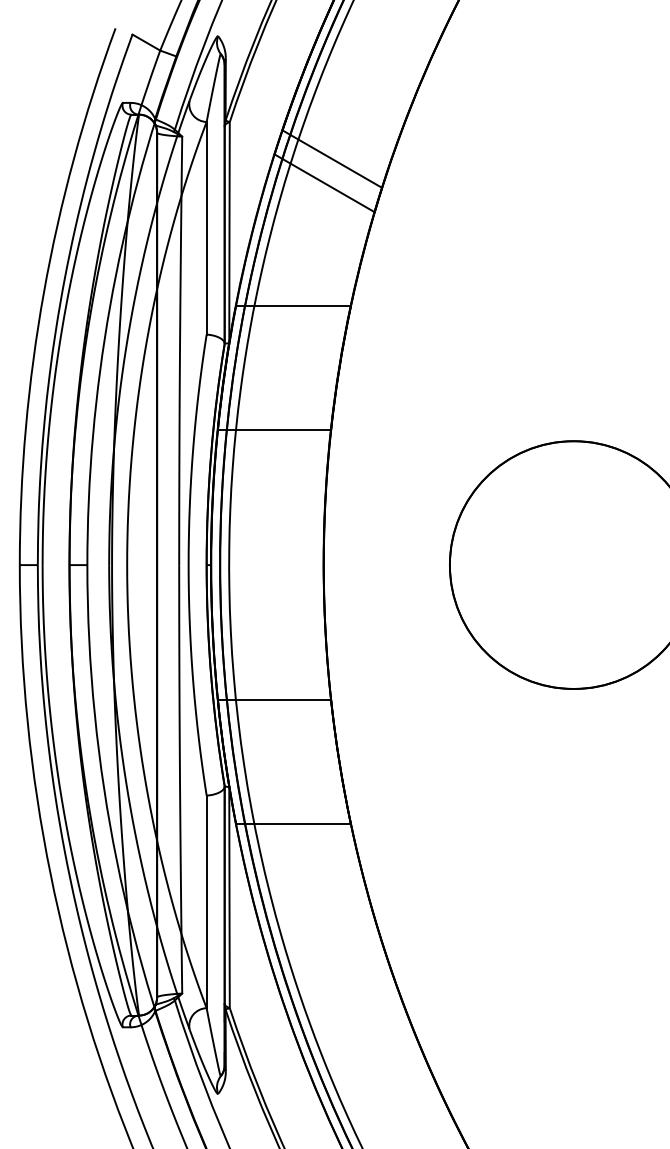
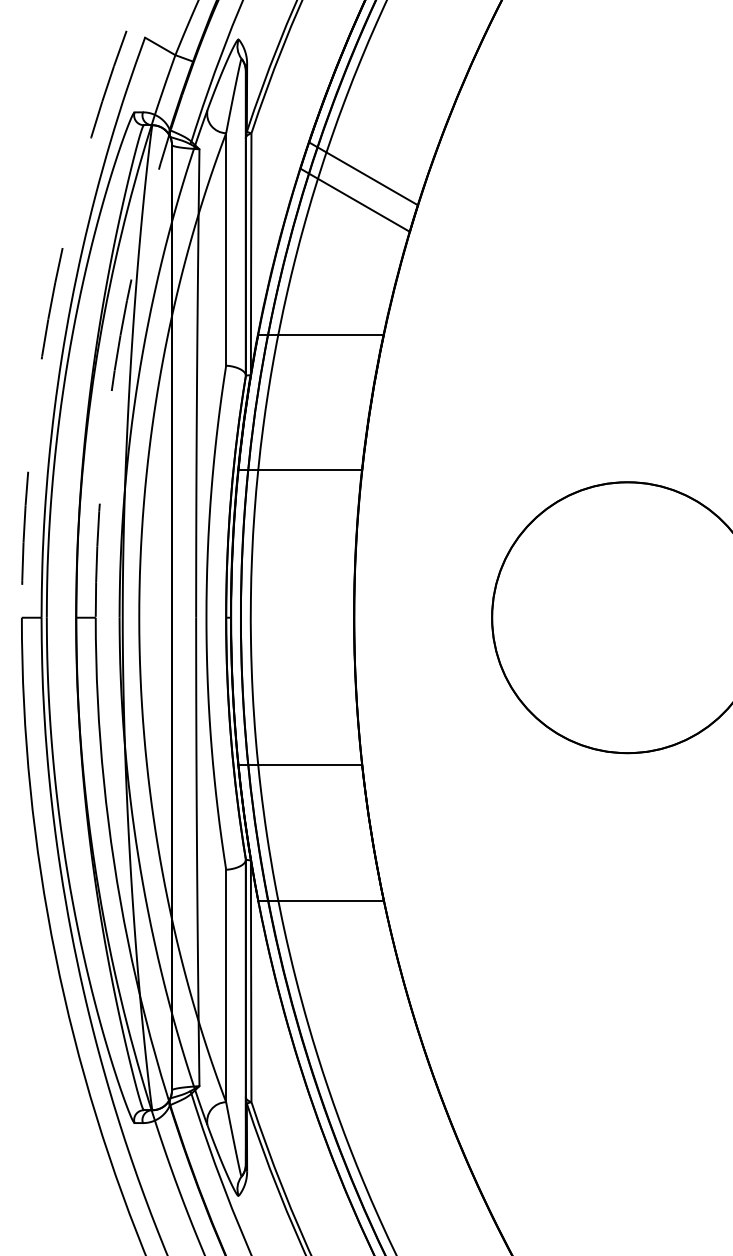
arc: (44, 292) -> (48, 319), solid -> dashed
arc: (110, 306) -> (120, 335), solid -> dashed

